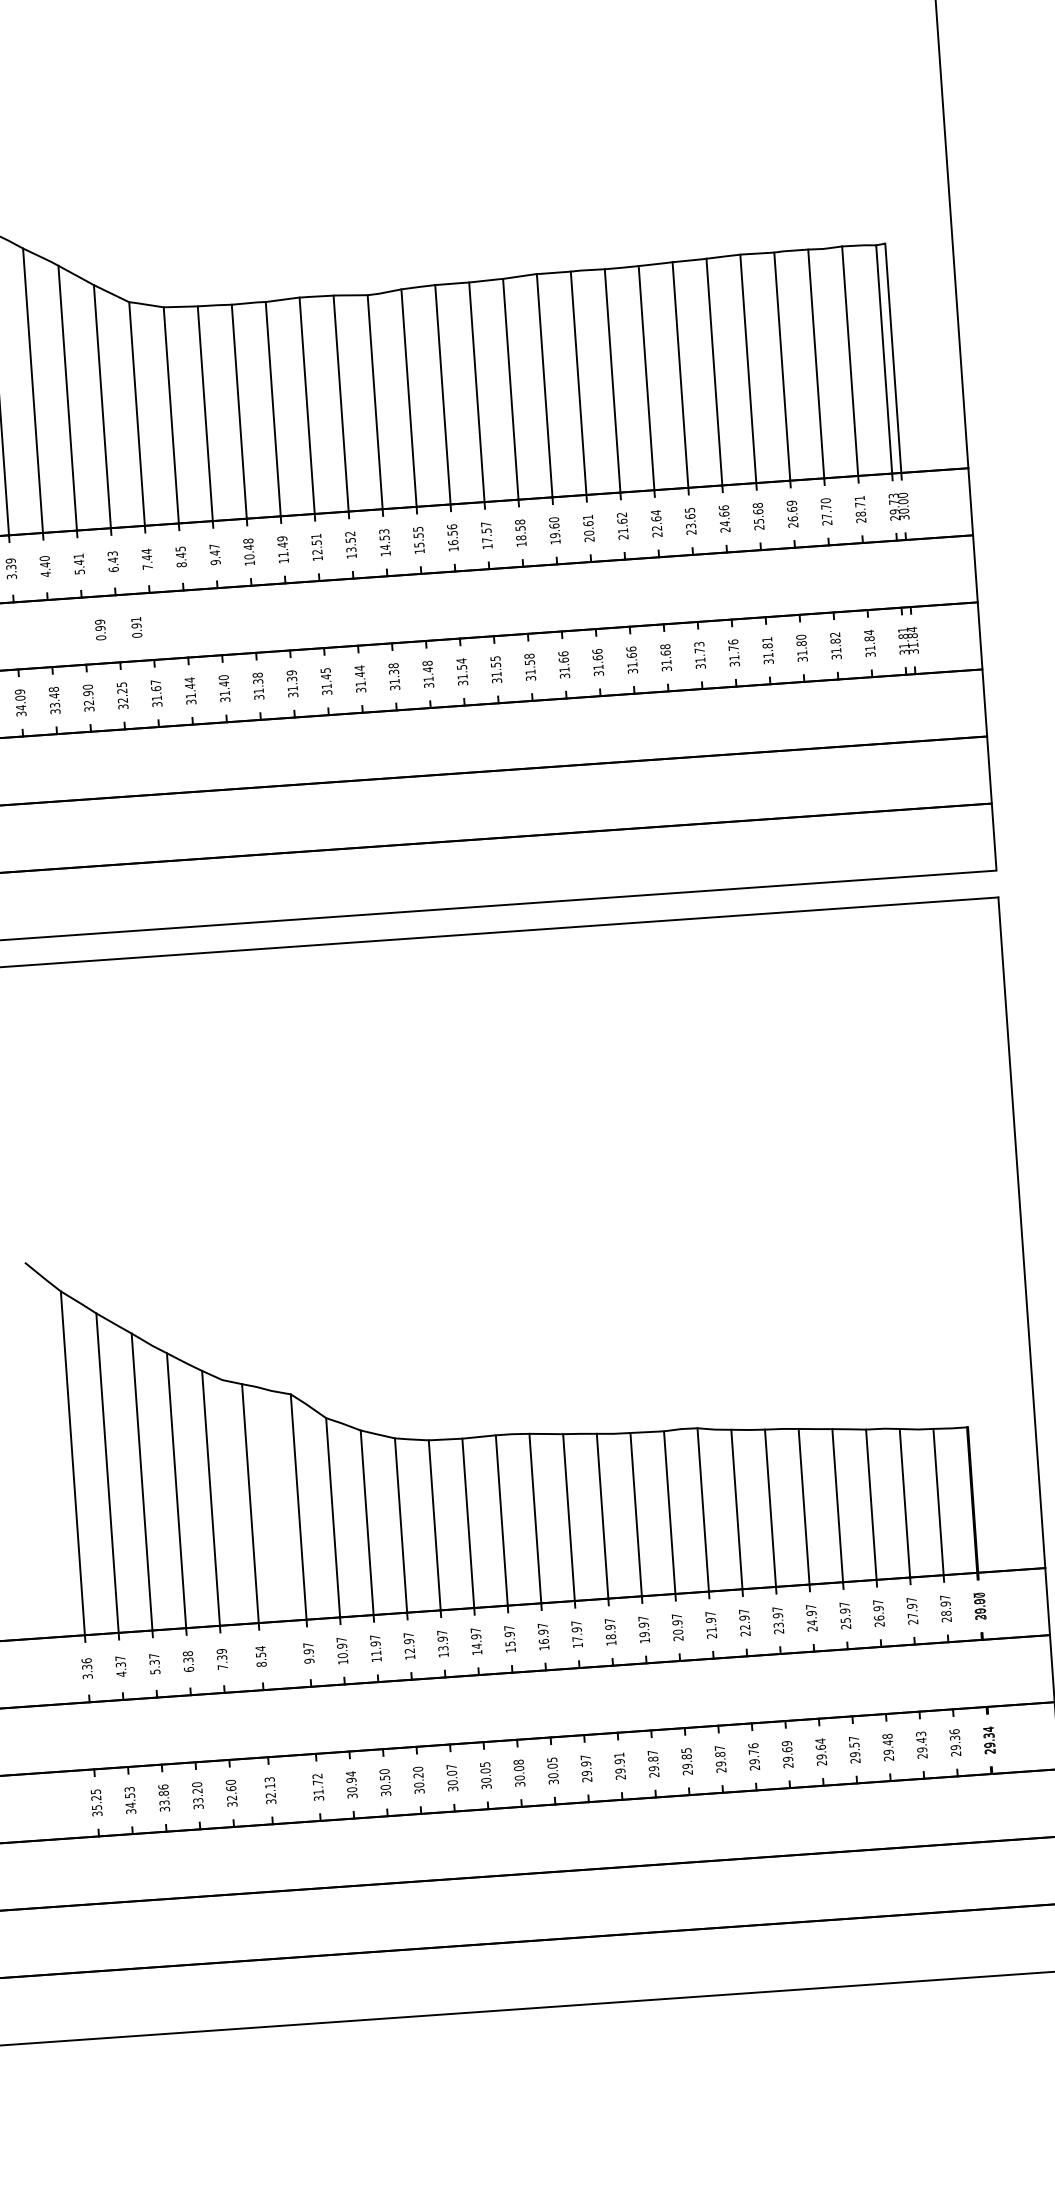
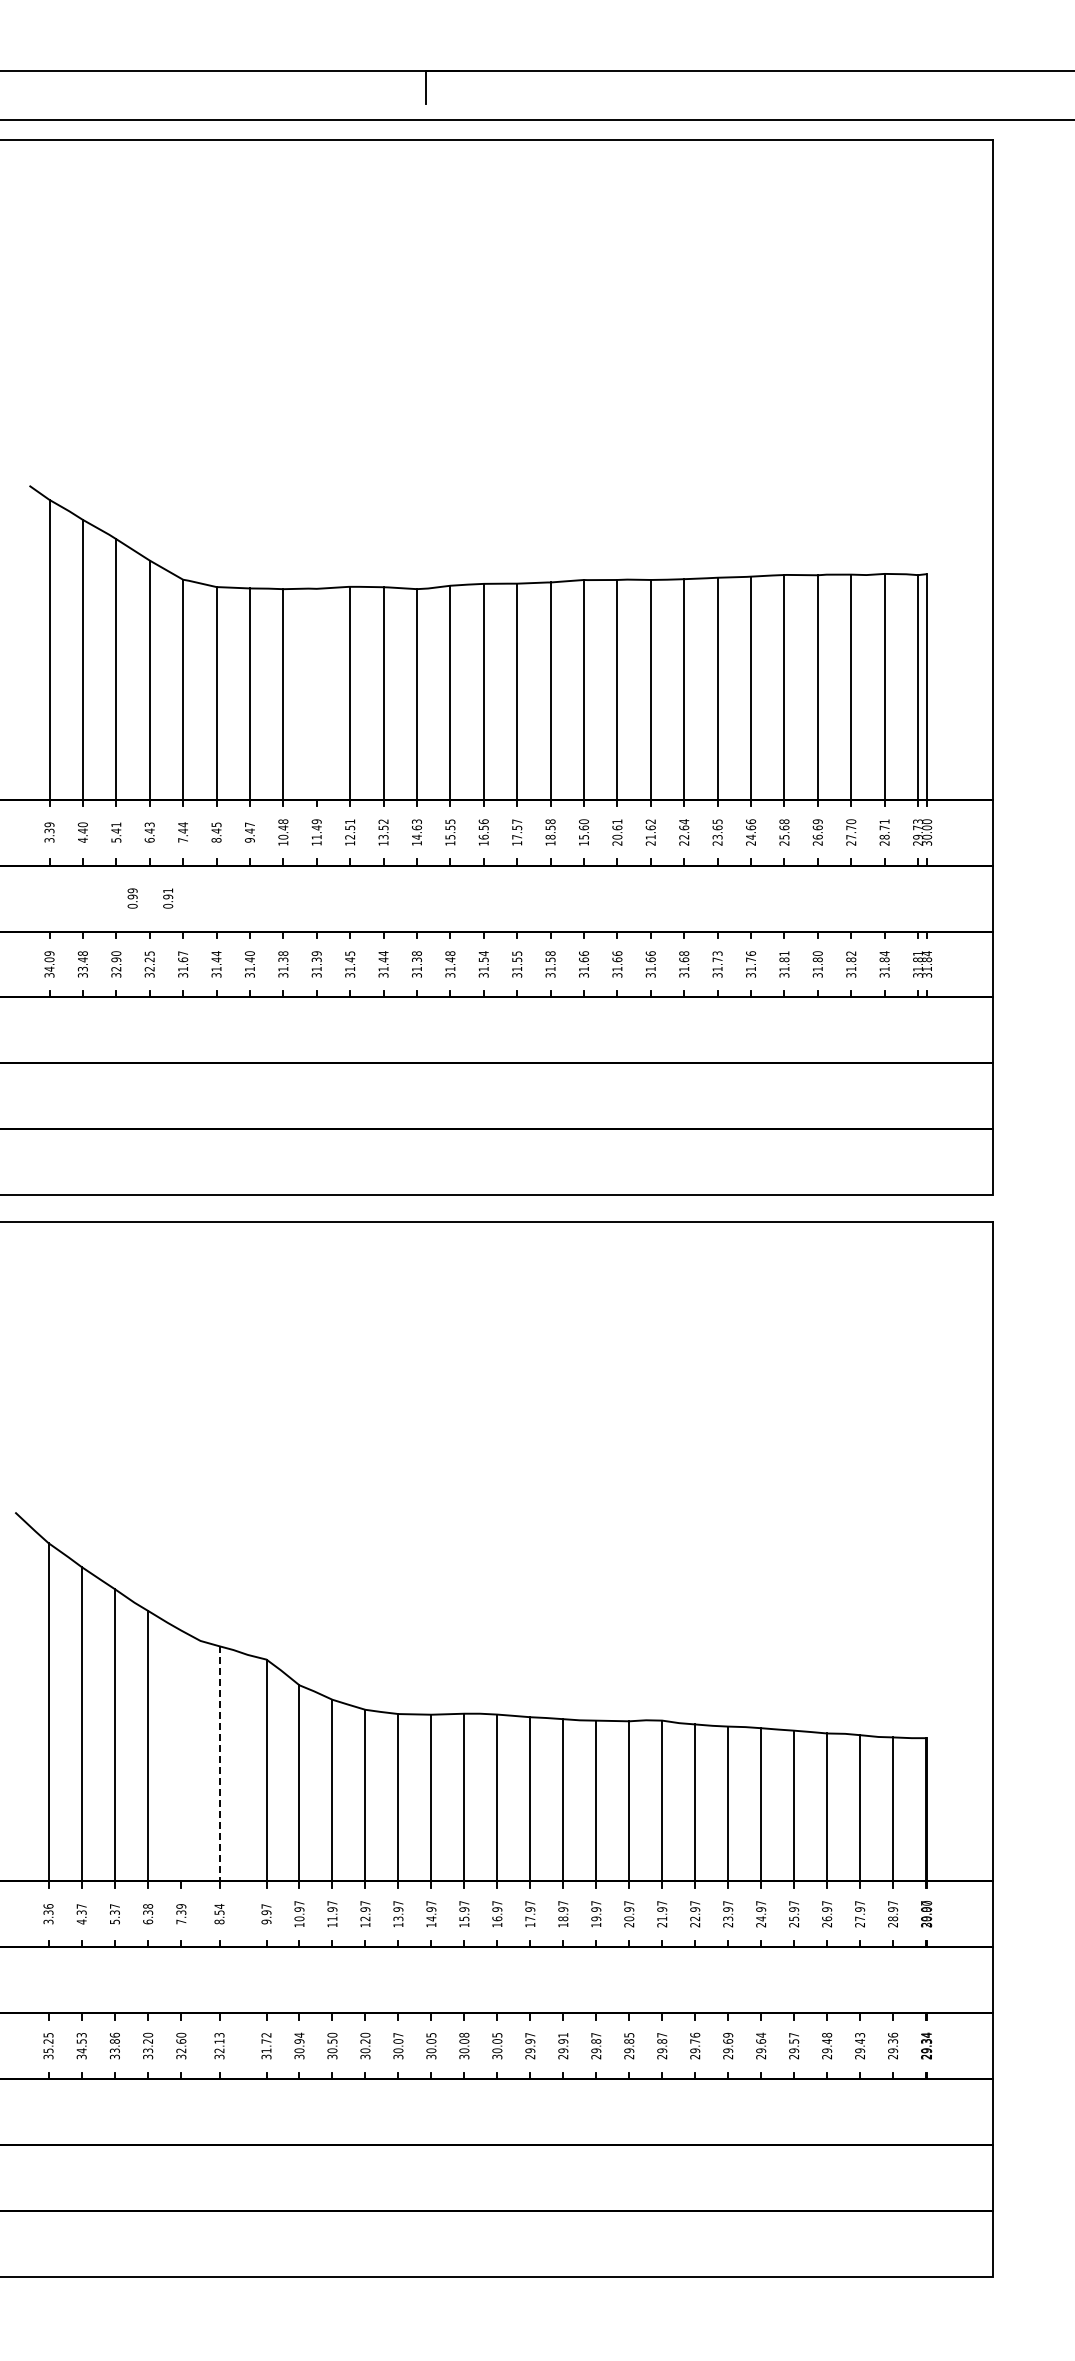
line: (272, 408) -> (316, 693), removed
text: (554, 534) -> (583, 836), 19.60 -> 15.60
text: (384, 537) -> (416, 827), 14.53 -> 14.63
line: (211, 1497) -> (181, 1755), removed
line: (250, 1504) -> (219, 1764), solid -> dashed

